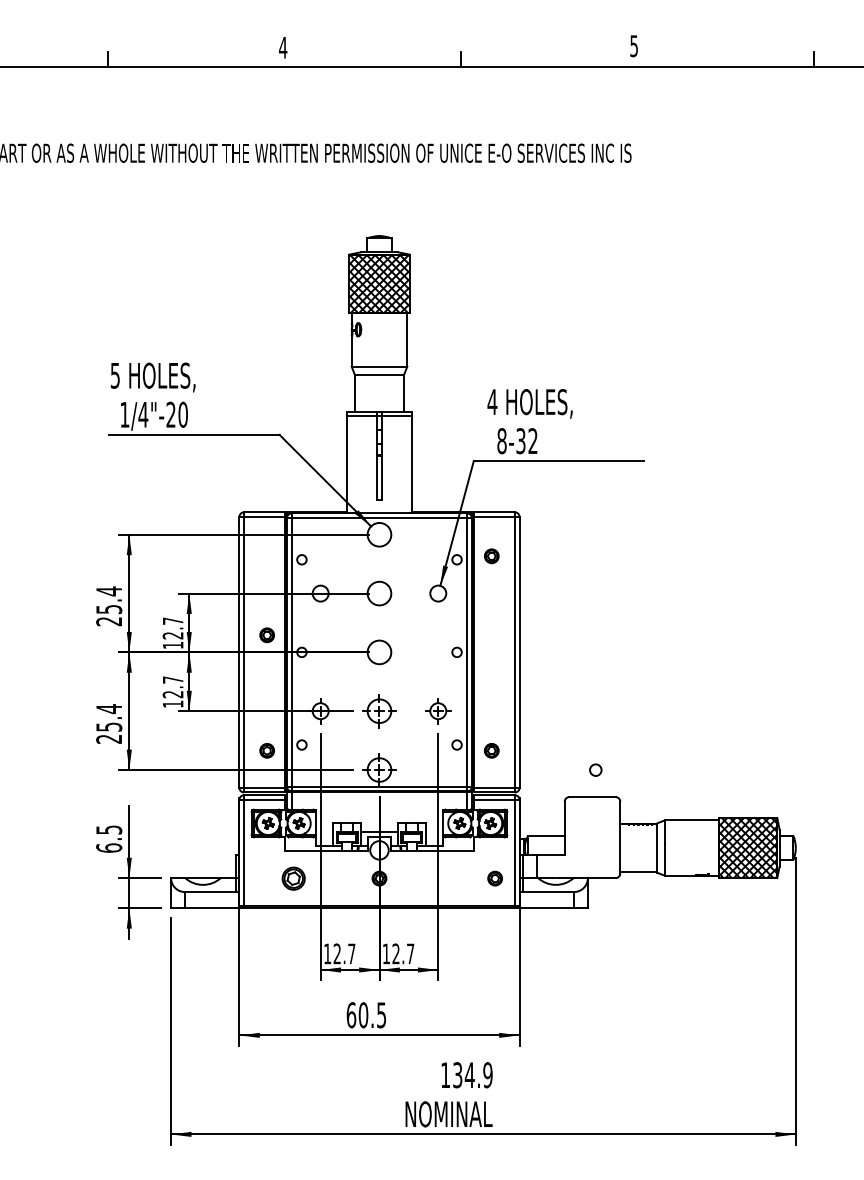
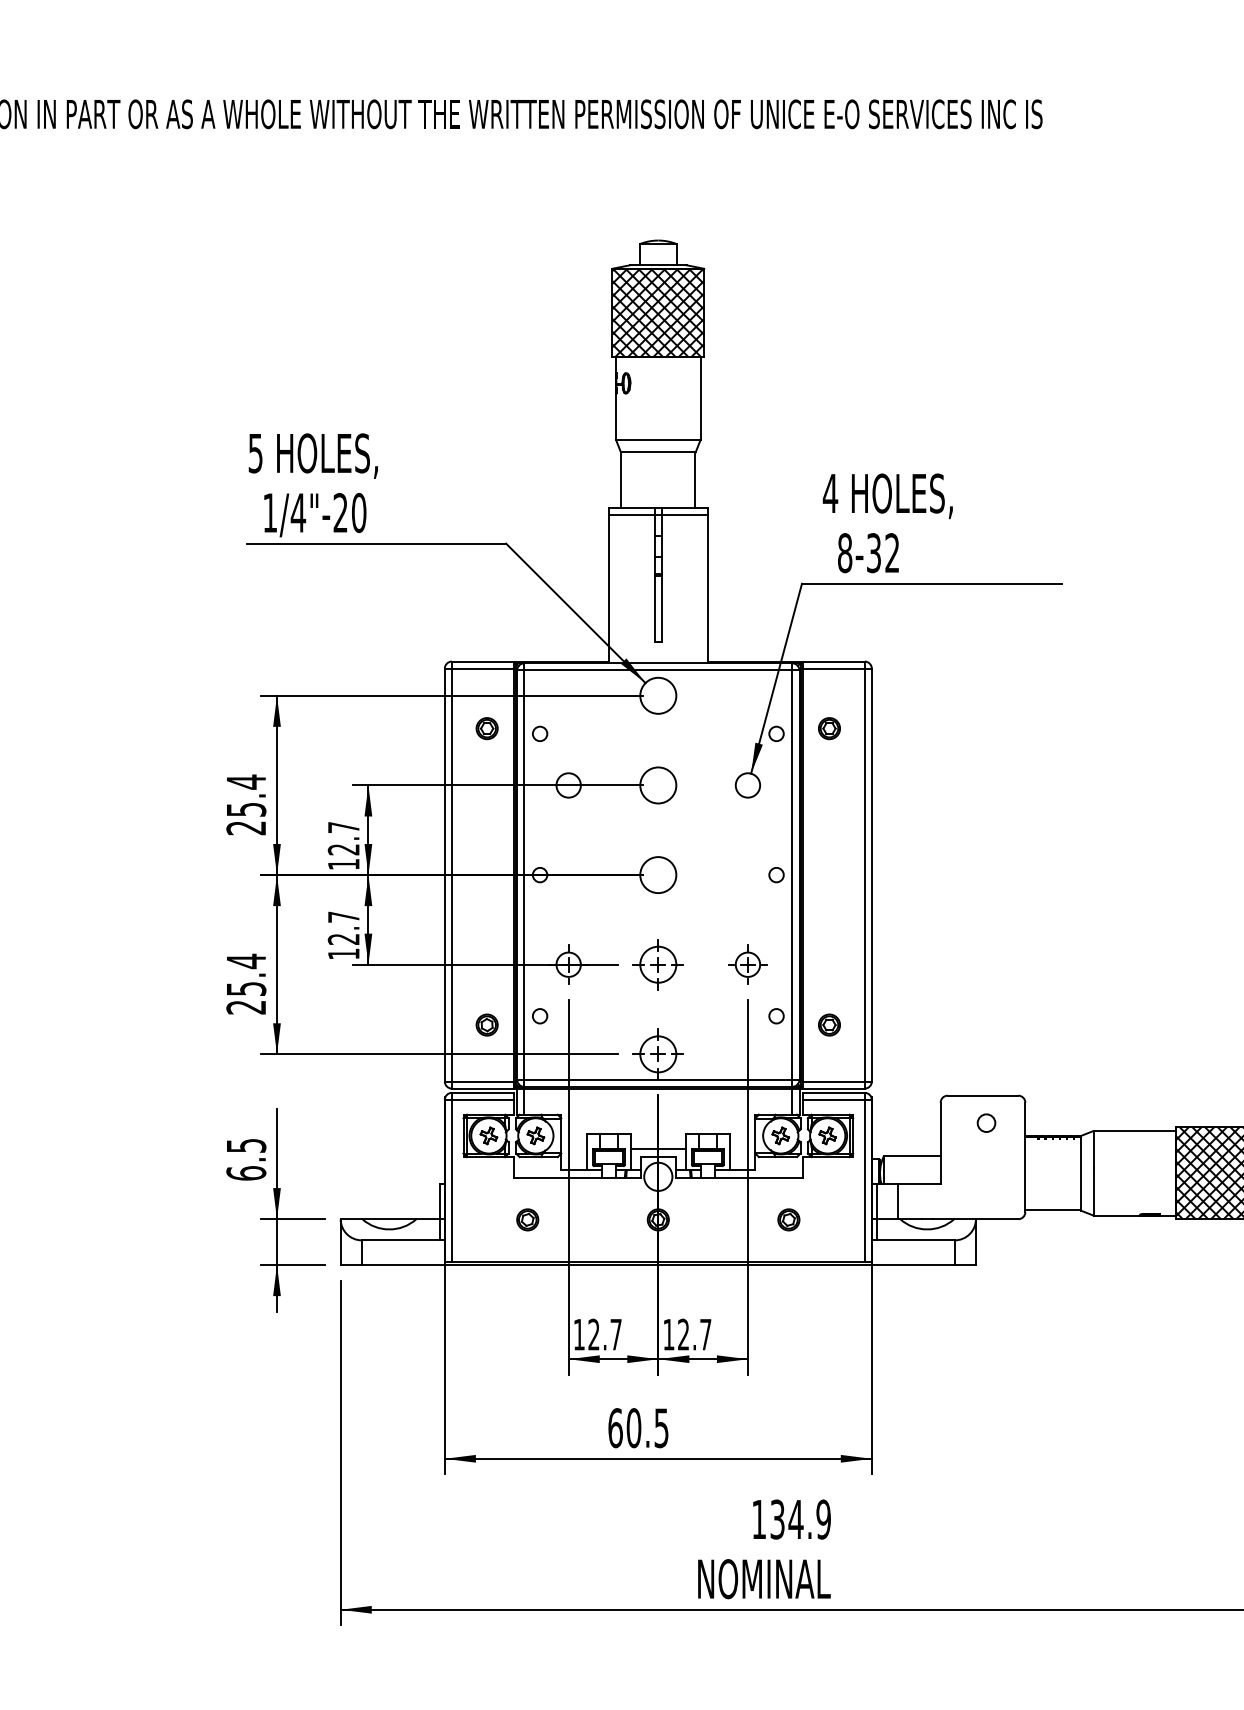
part: (266, 635) -> (486, 728), moved
circle: (595, 769) -> (986, 1122), moved
part: (293, 878) -> (527, 1219), size x0.62
part: (494, 878) -> (787, 1219), moved

